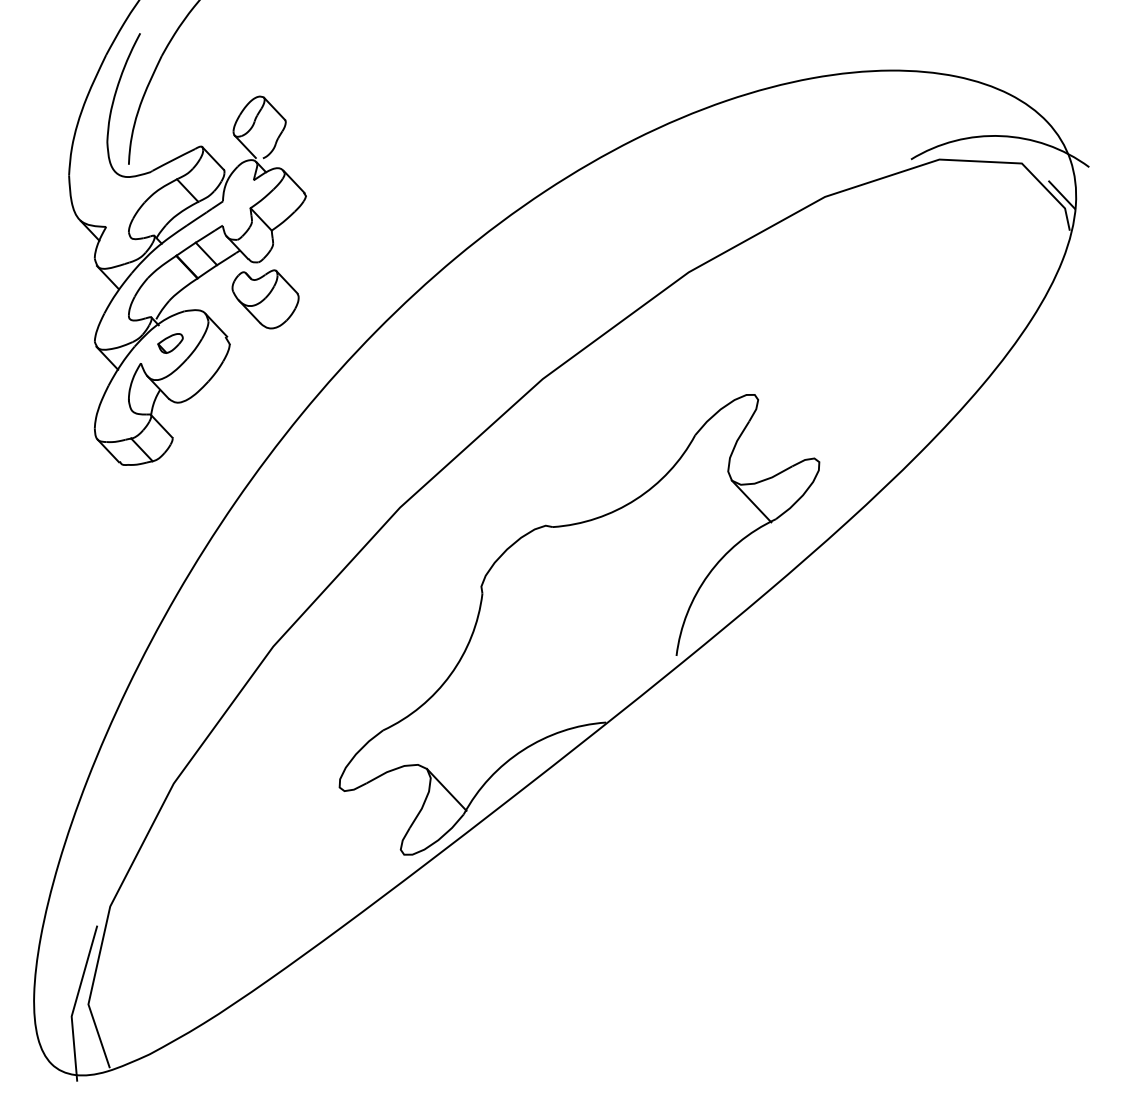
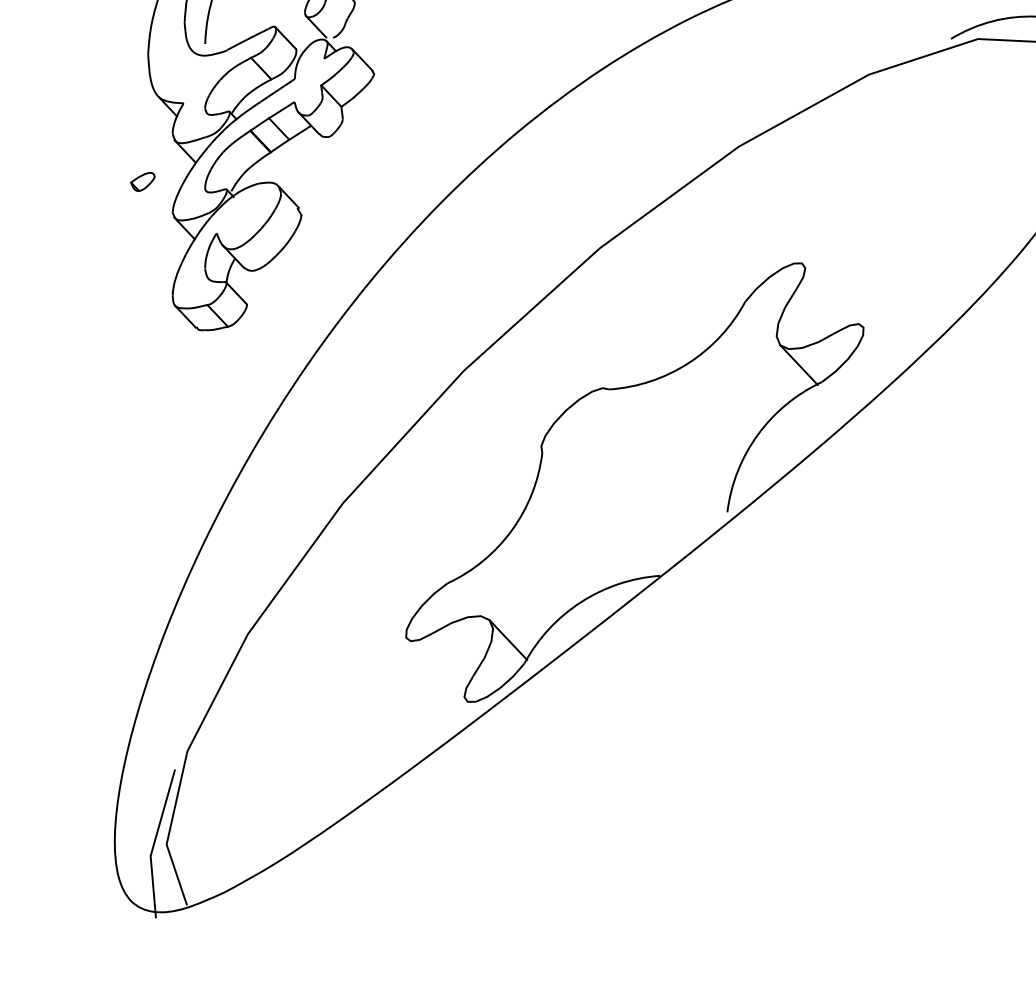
part: (265, 299) -> (335, 172), removed
part: (170, 343) -> (142, 181), moved

